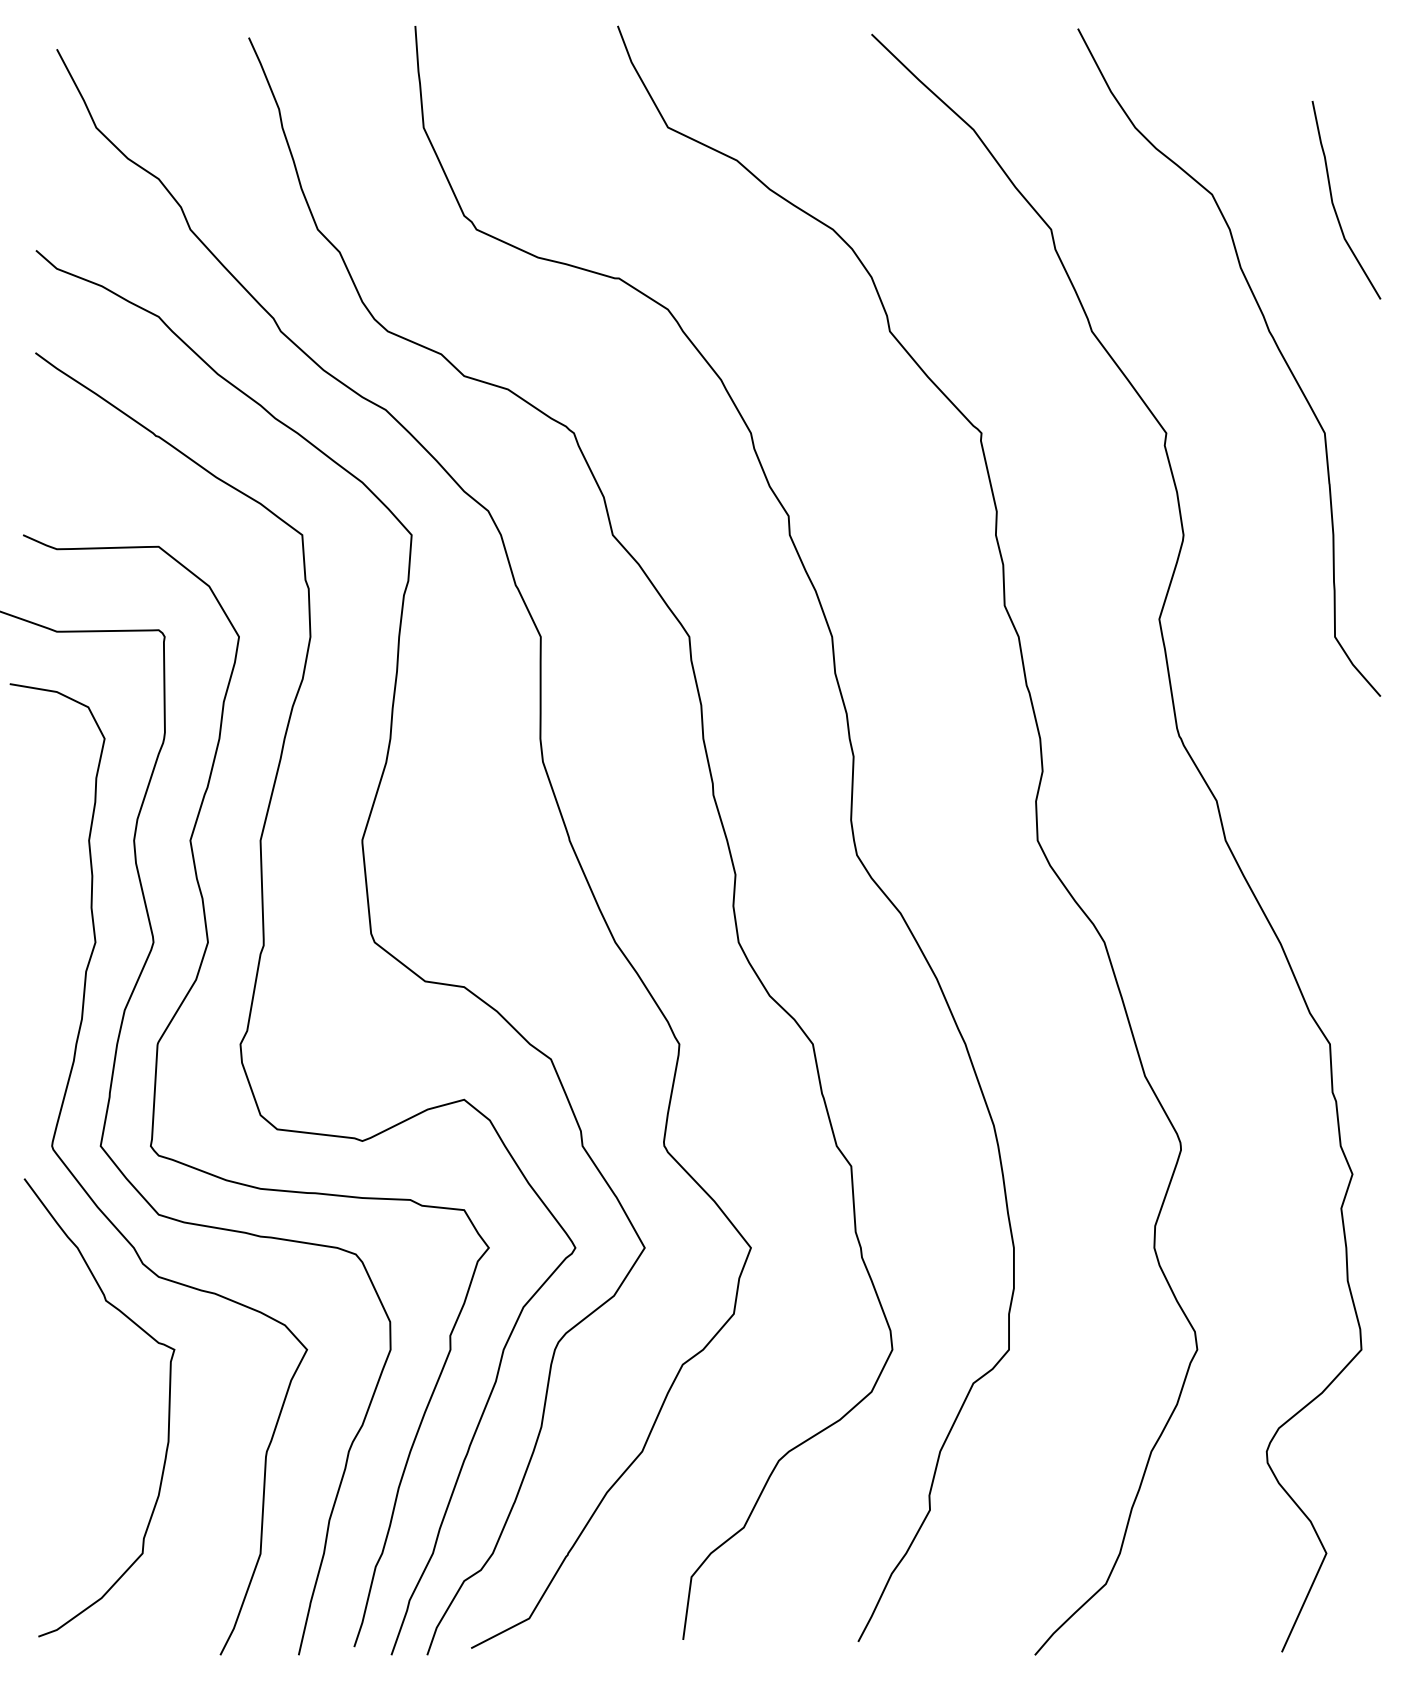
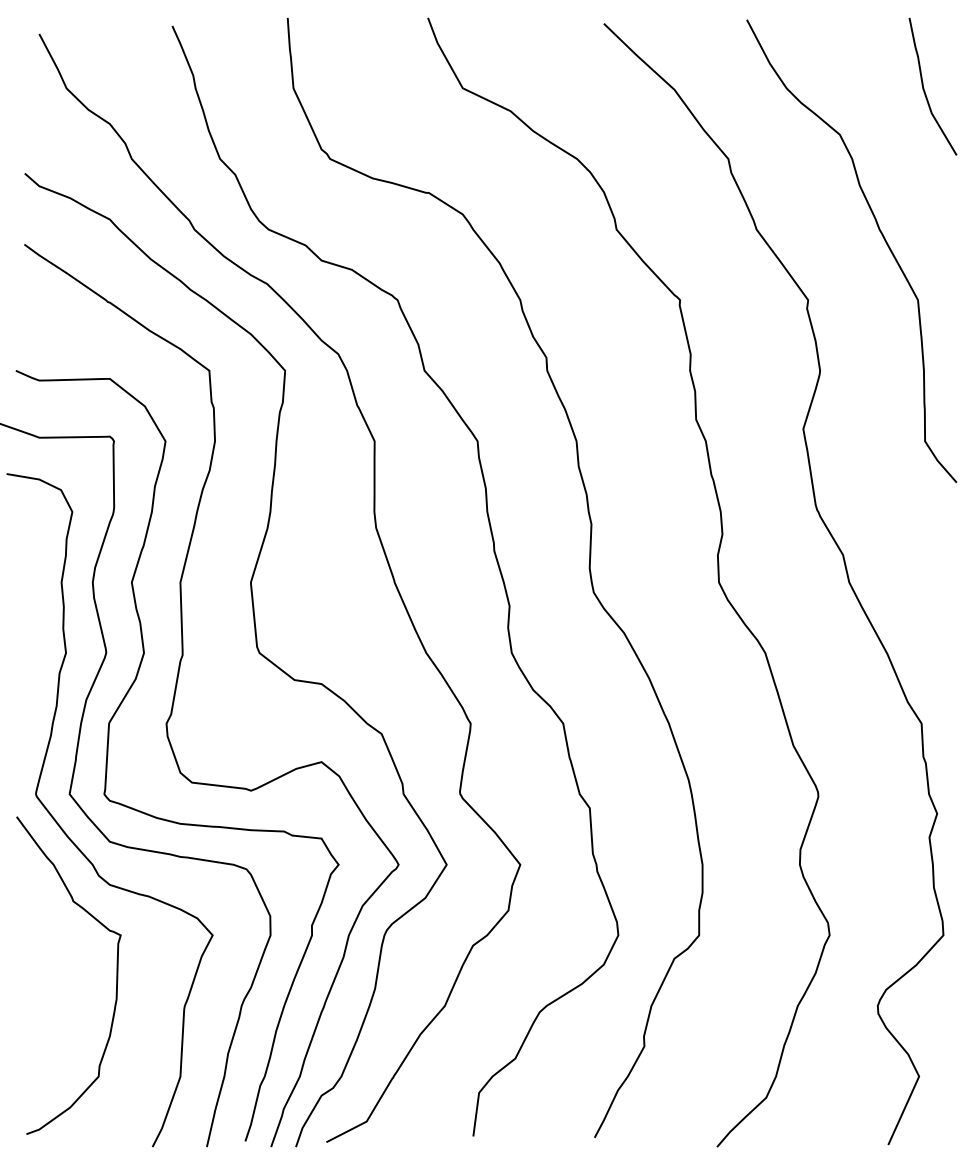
curve: (1334, 202) -> (924, 88), moved

